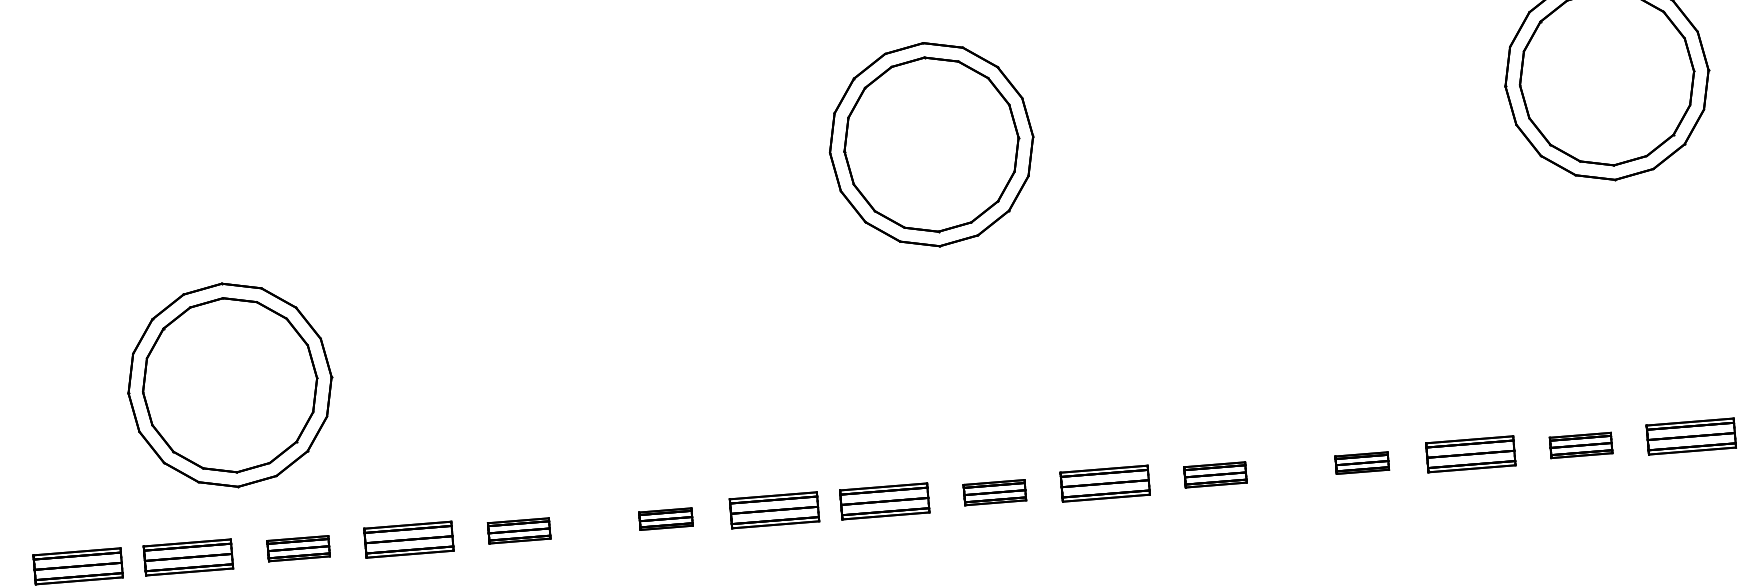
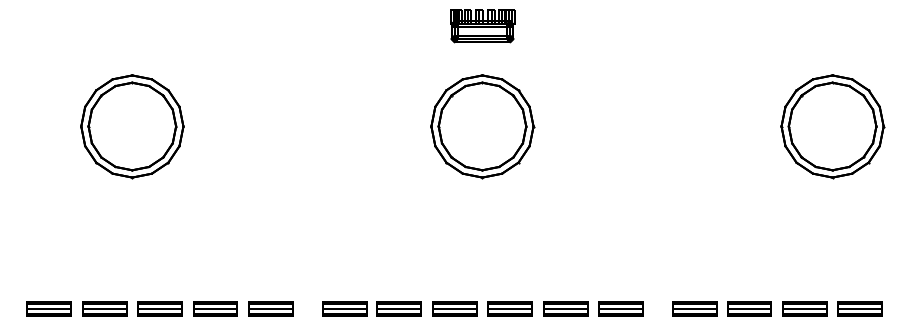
part: (931, 144) -> (482, 126), moved
part: (230, 385) -> (132, 126), moved
part: (1580, 444) -> (804, 308), size x1.43
part: (1361, 462) -> (694, 308), size x1.67
part: (1214, 474) -> (620, 308), size x1.43
part: (993, 491) -> (509, 308), size x1.43
part: (665, 518) -> (344, 308), size x1.67
part: (518, 530) -> (270, 308), size x1.43
part: (297, 547) -> (159, 308), size x1.43

